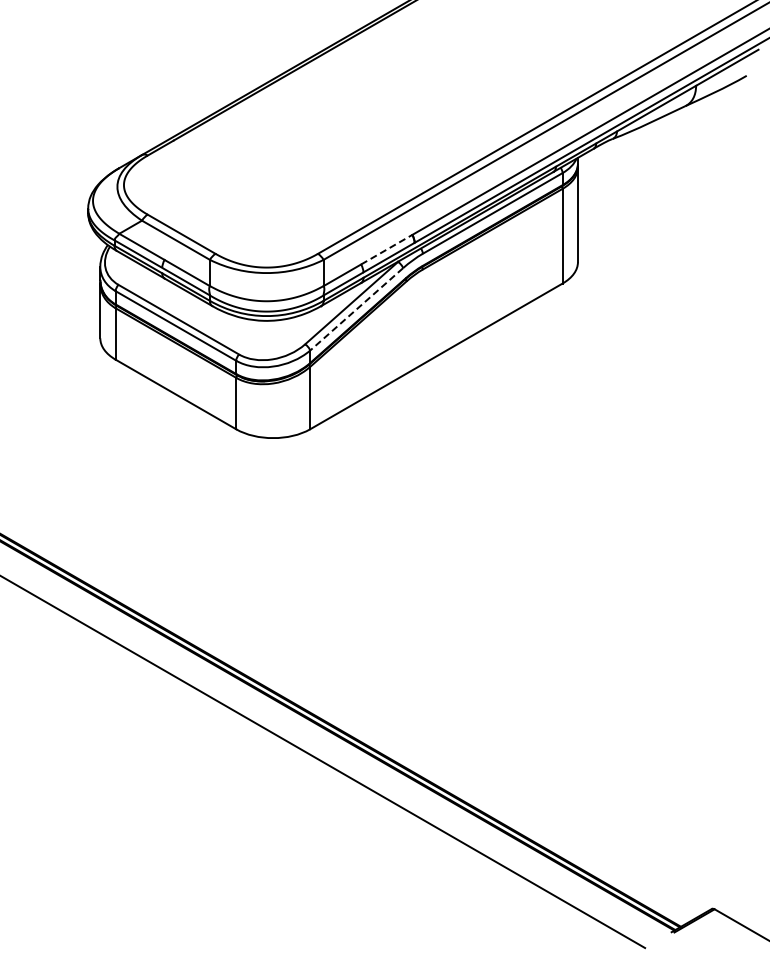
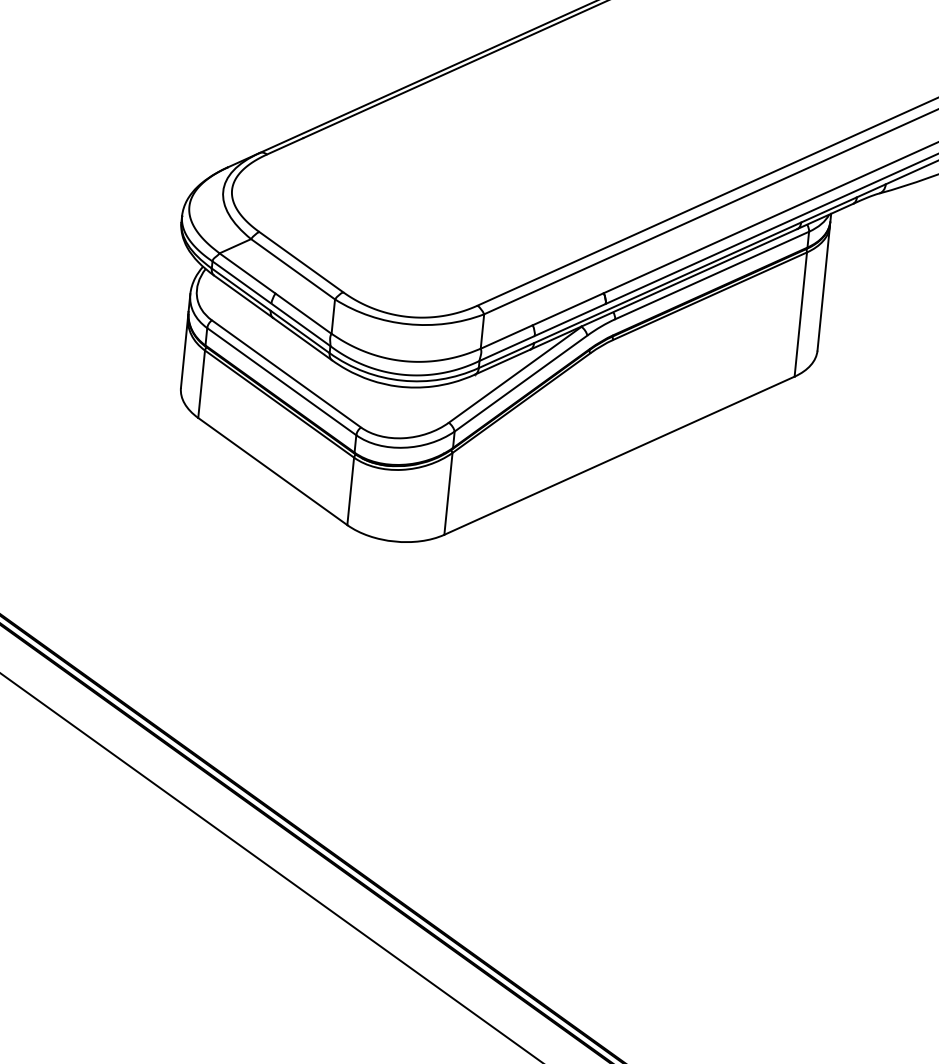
line: (386, 249) -> (568, 308), dashed -> solid
line: (356, 309) -> (520, 383), dashed -> solid

